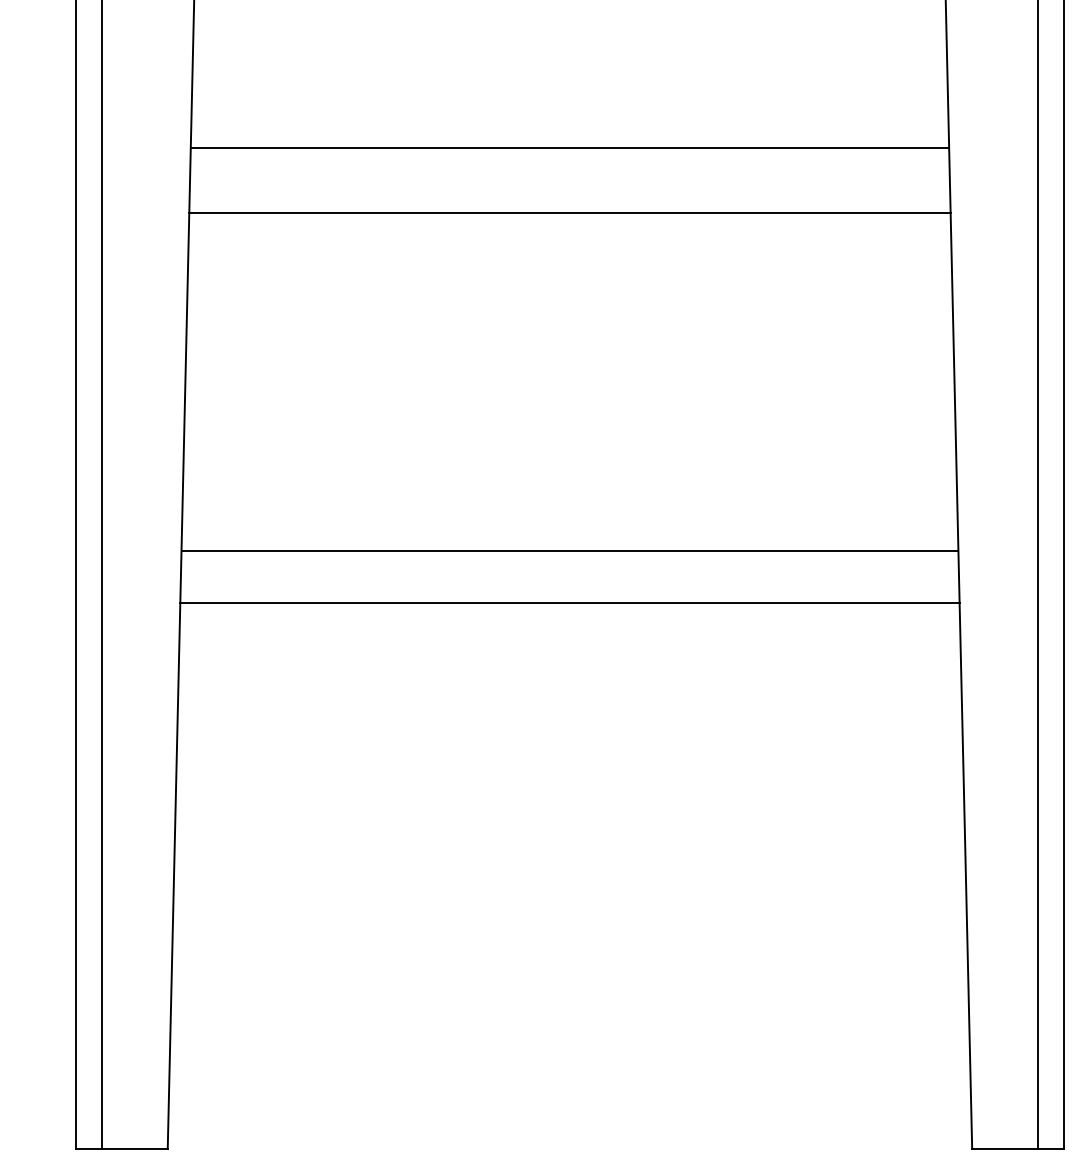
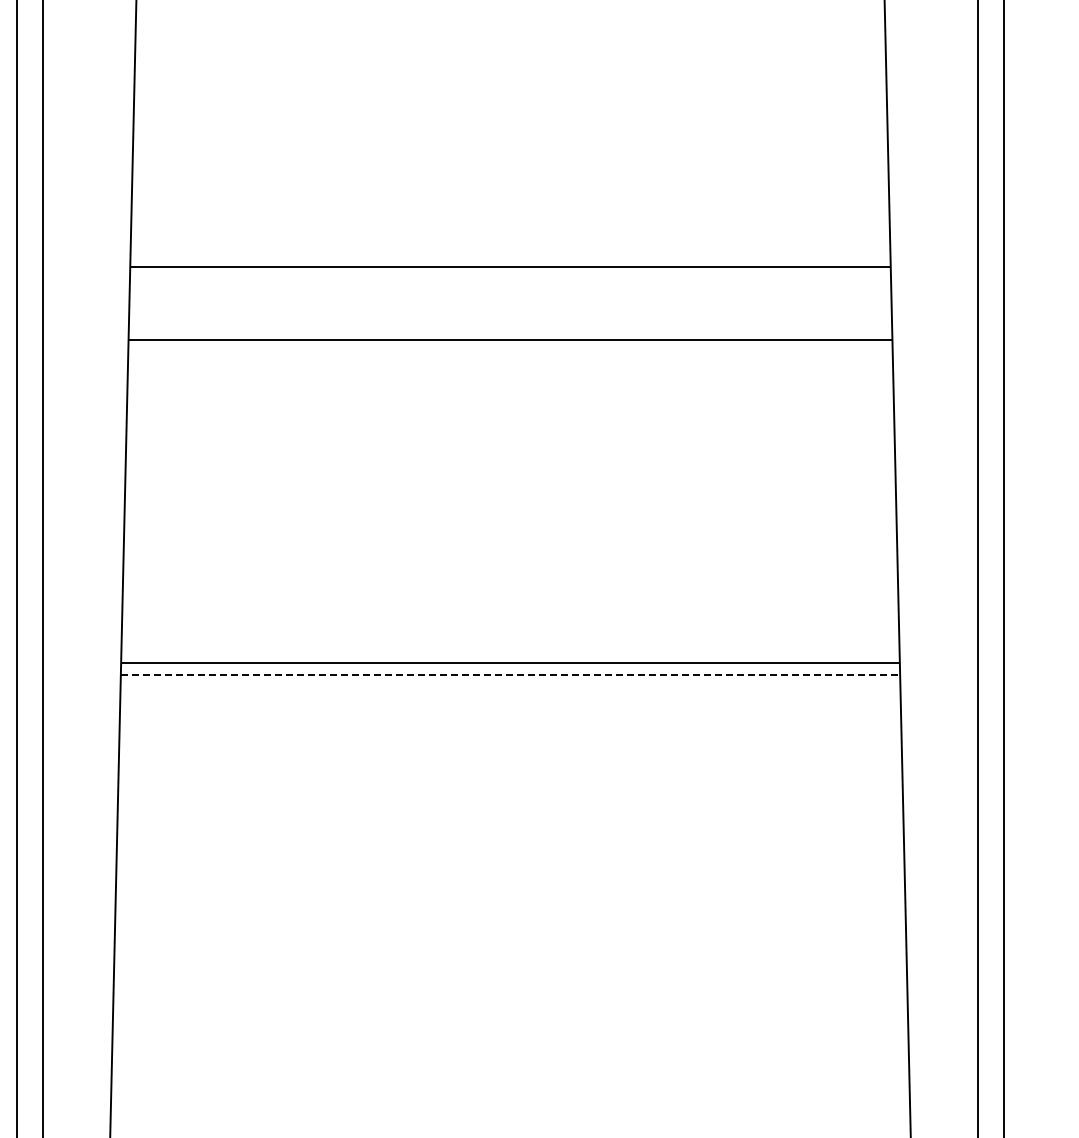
line: (569, 148) -> (510, 267), moved
line: (569, 213) -> (510, 340), moved
line: (569, 550) -> (510, 662), moved
line: (569, 602) -> (510, 674), solid -> dashed

